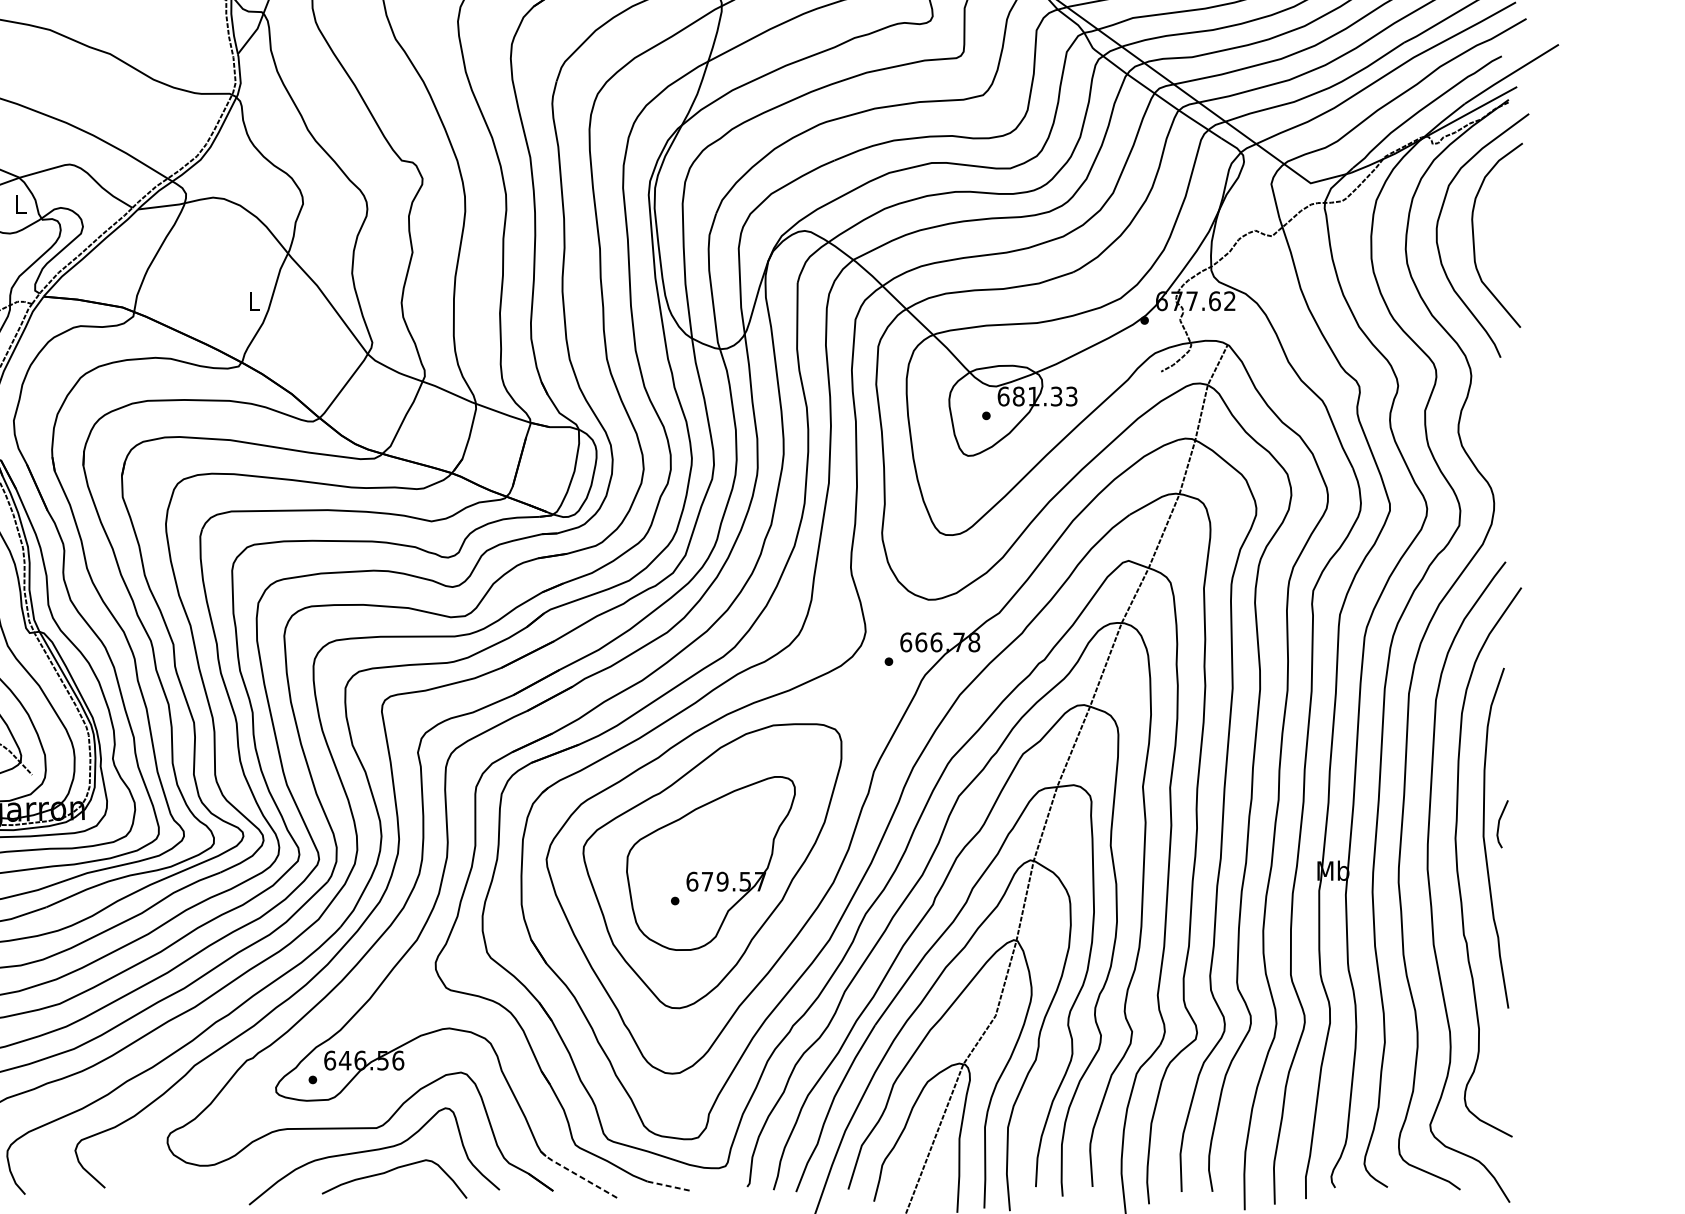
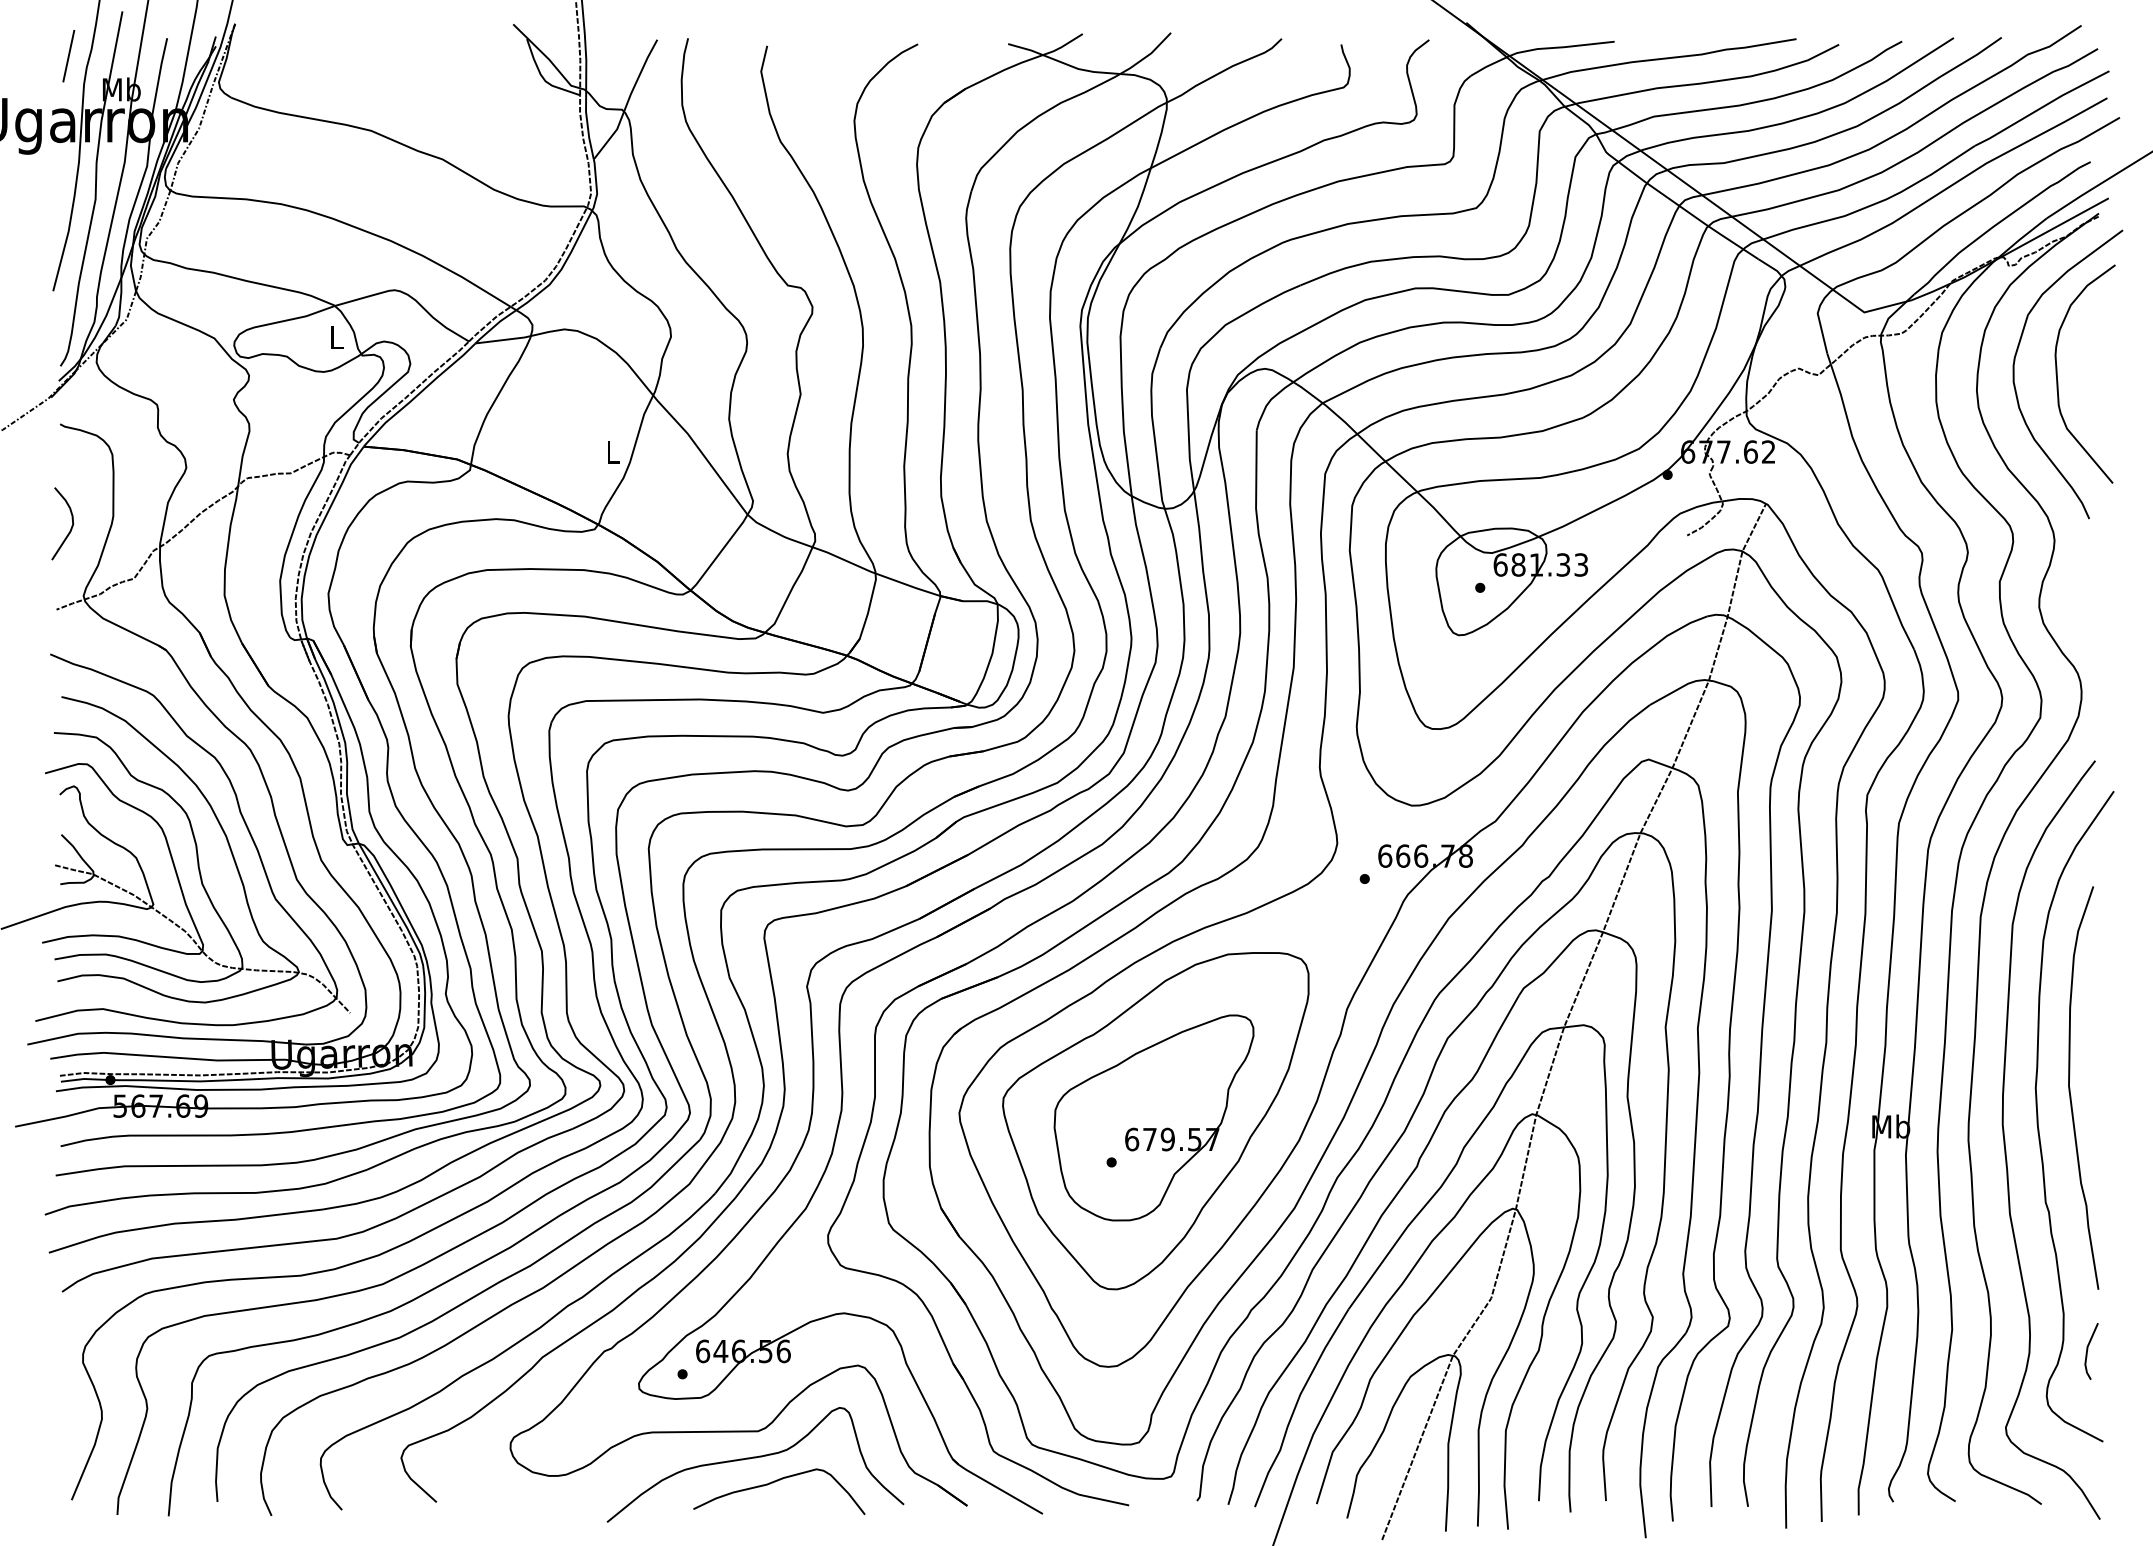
line: (1500, 822) -> (2088, 1349), moved
line: (577, 1174) -> (995, 1486), dashed -> solid
line: (669, 1186) -> (1104, 1500), dashed -> solid

